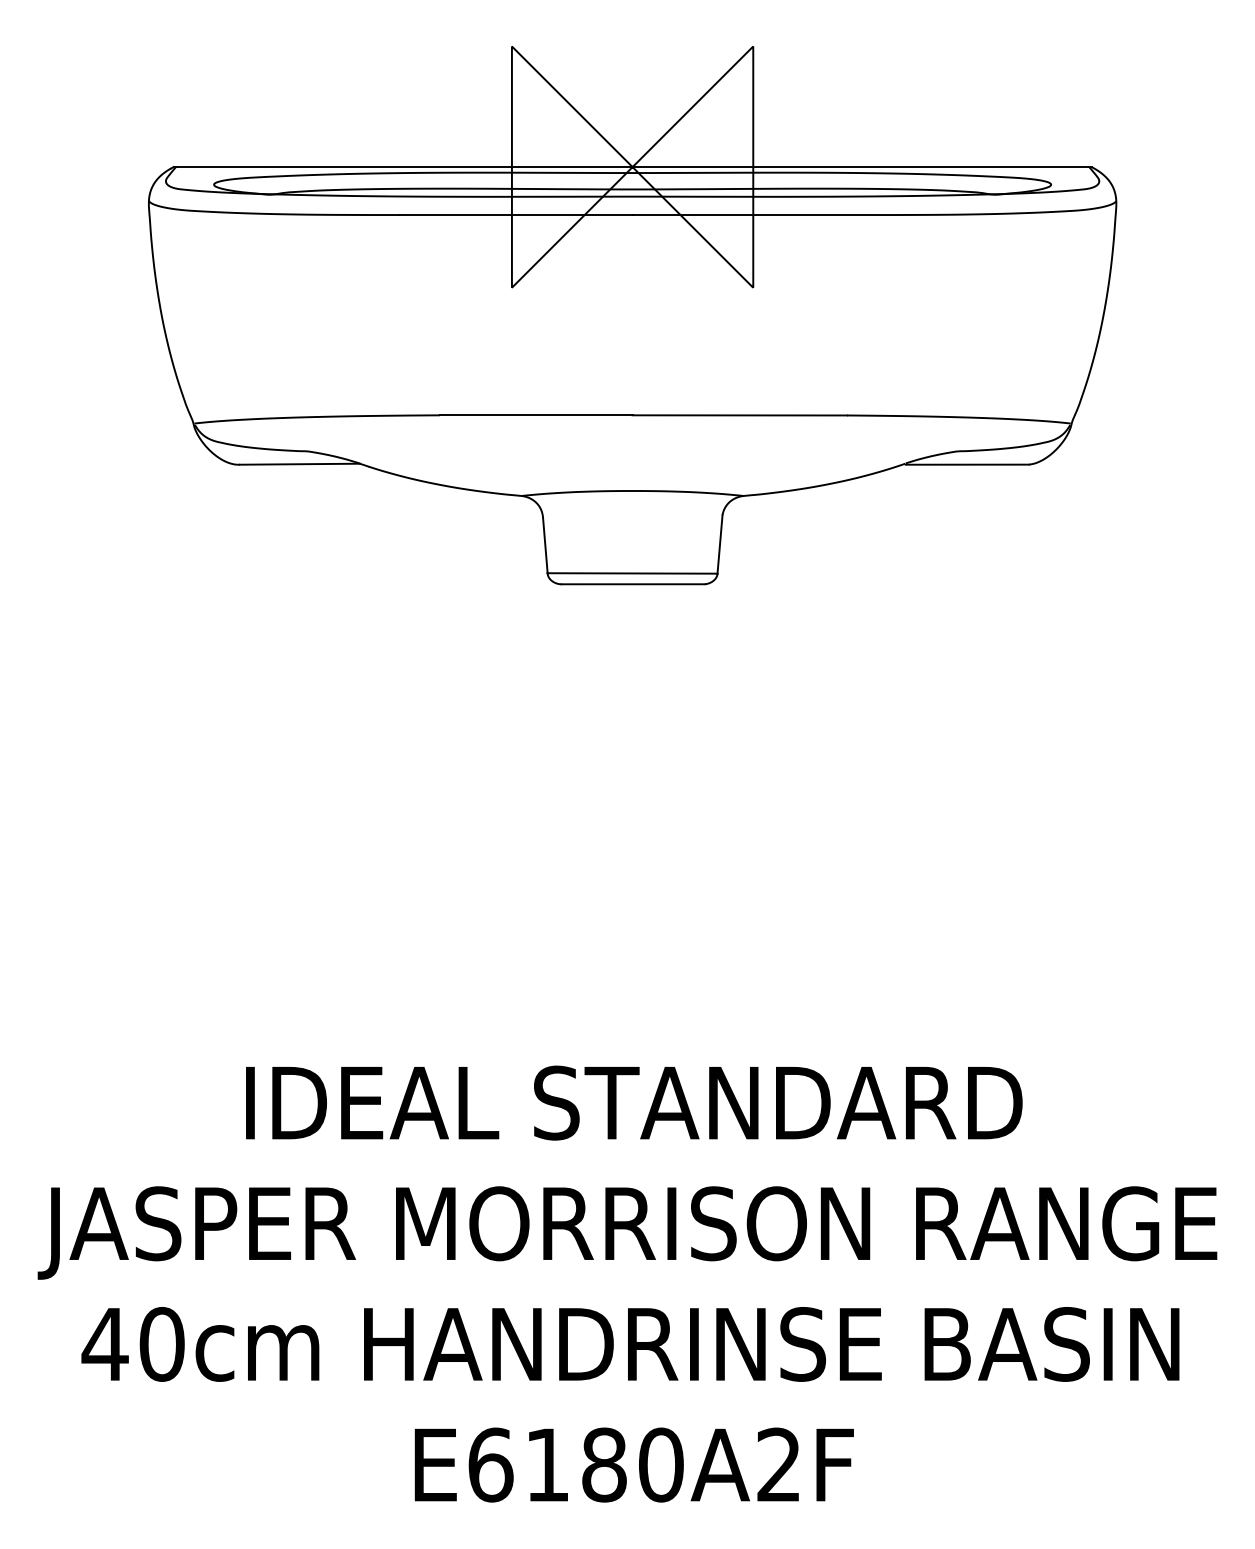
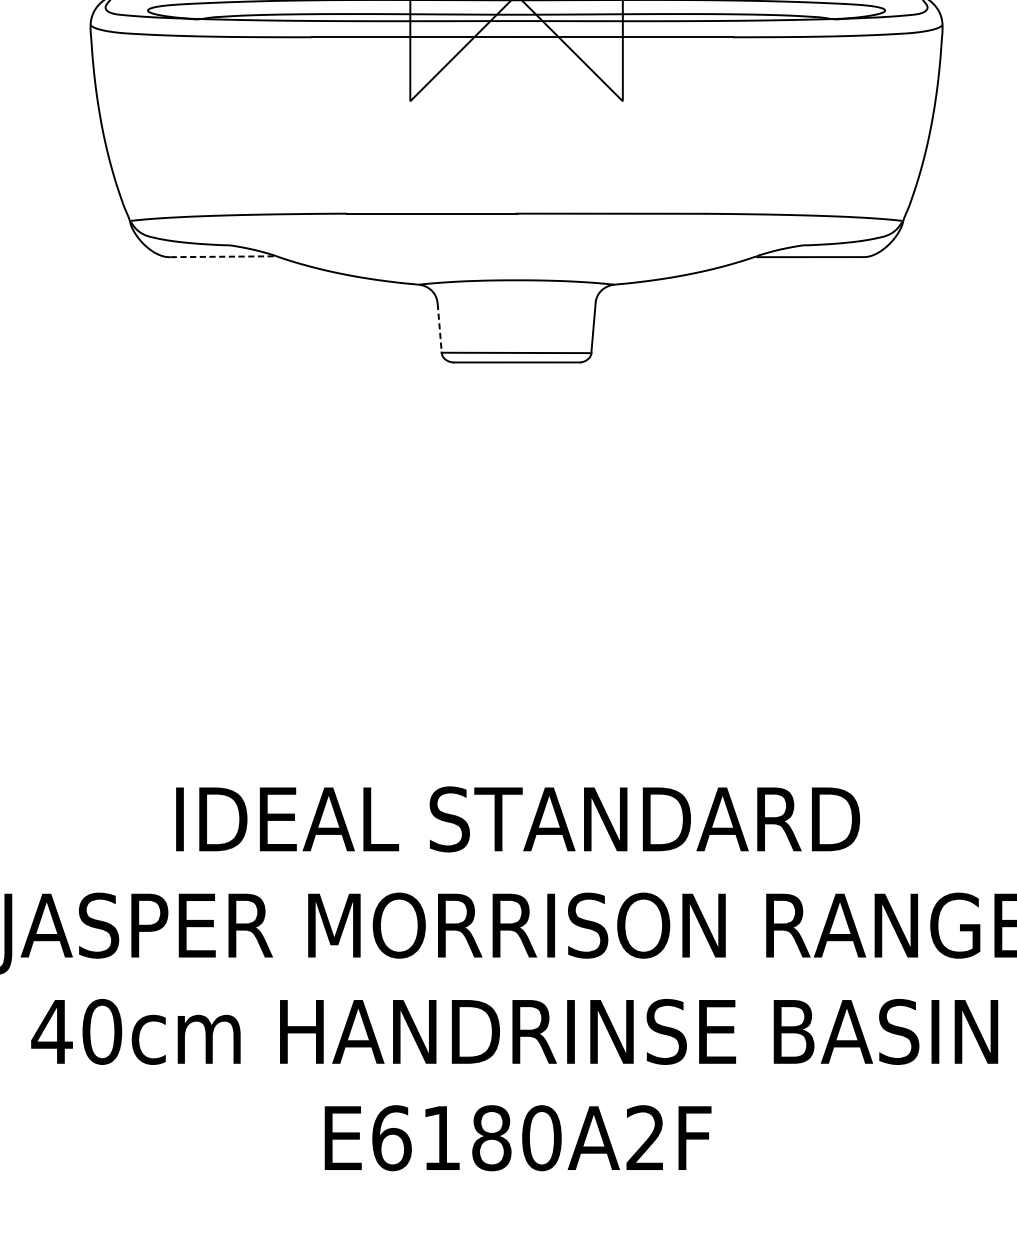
line: (300, 464) -> (224, 256), solid -> dashed
line: (545, 545) -> (439, 328), solid -> dashed

